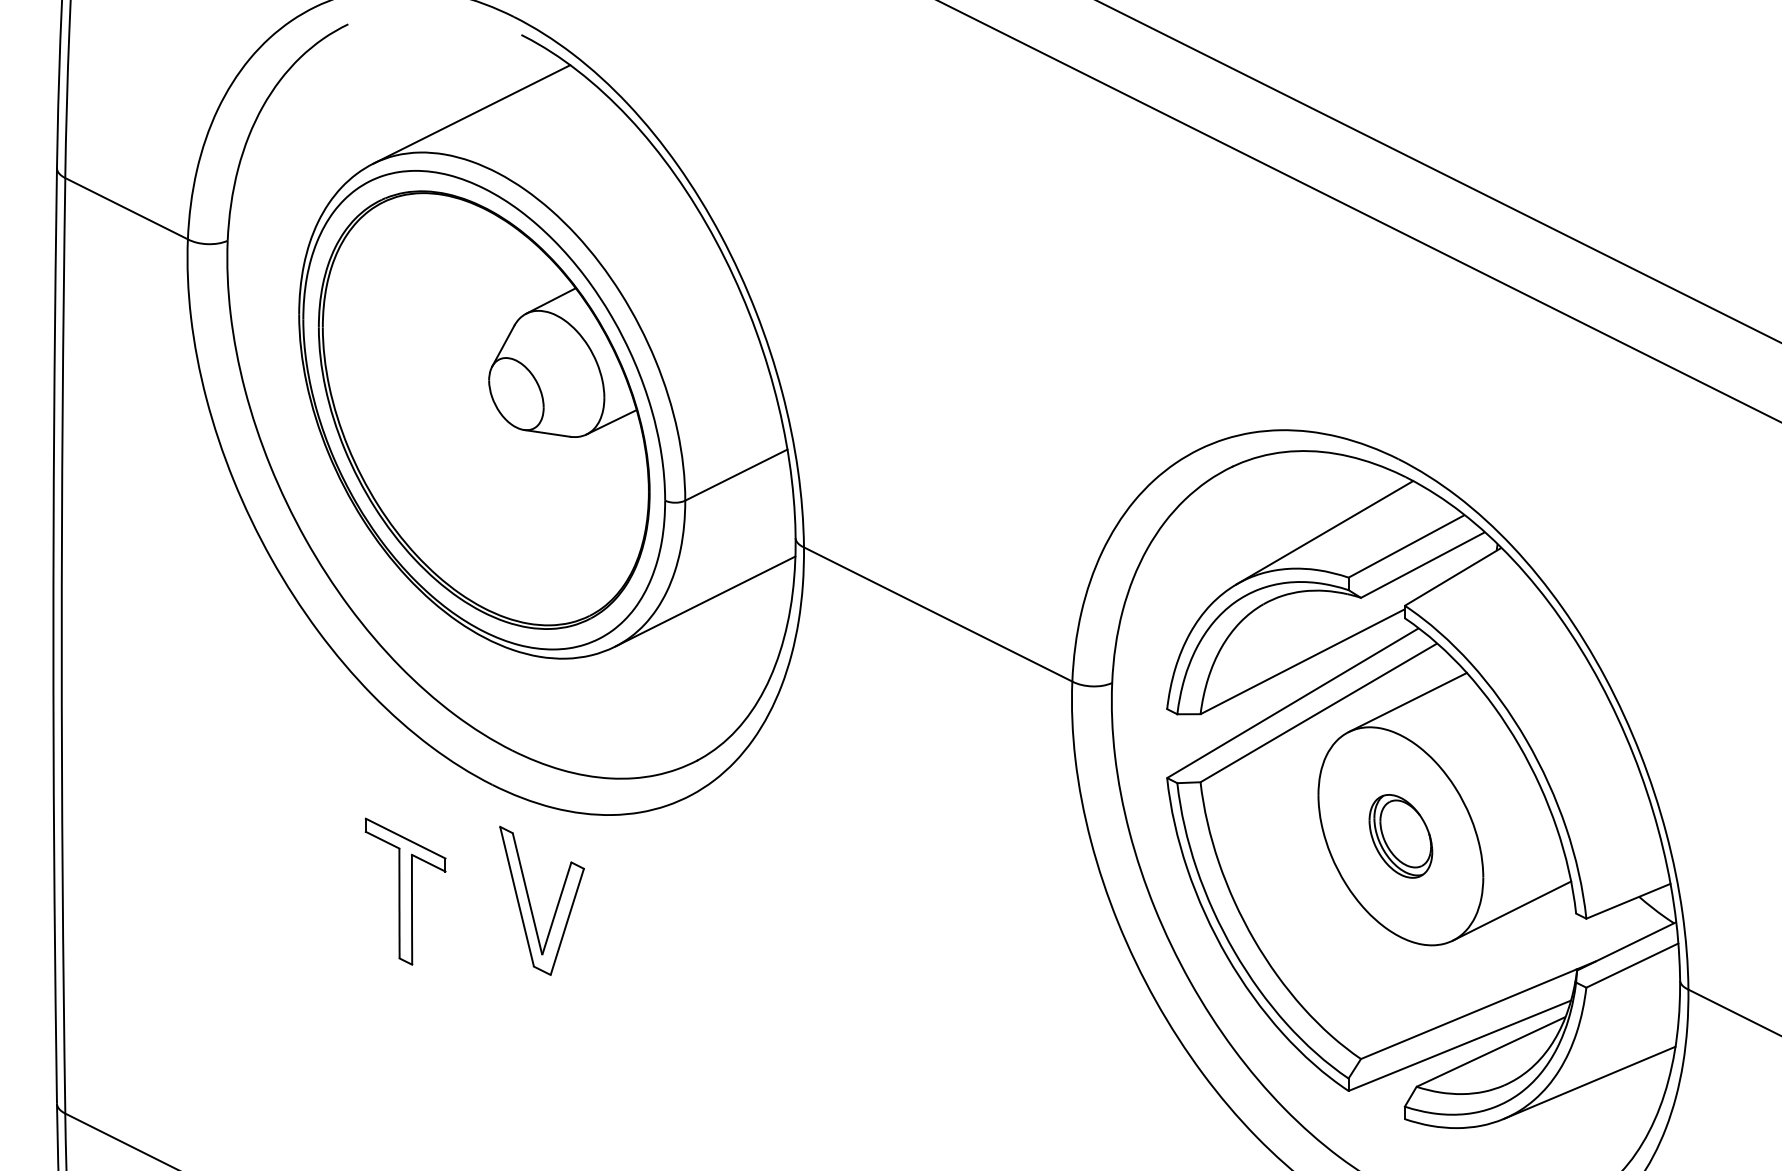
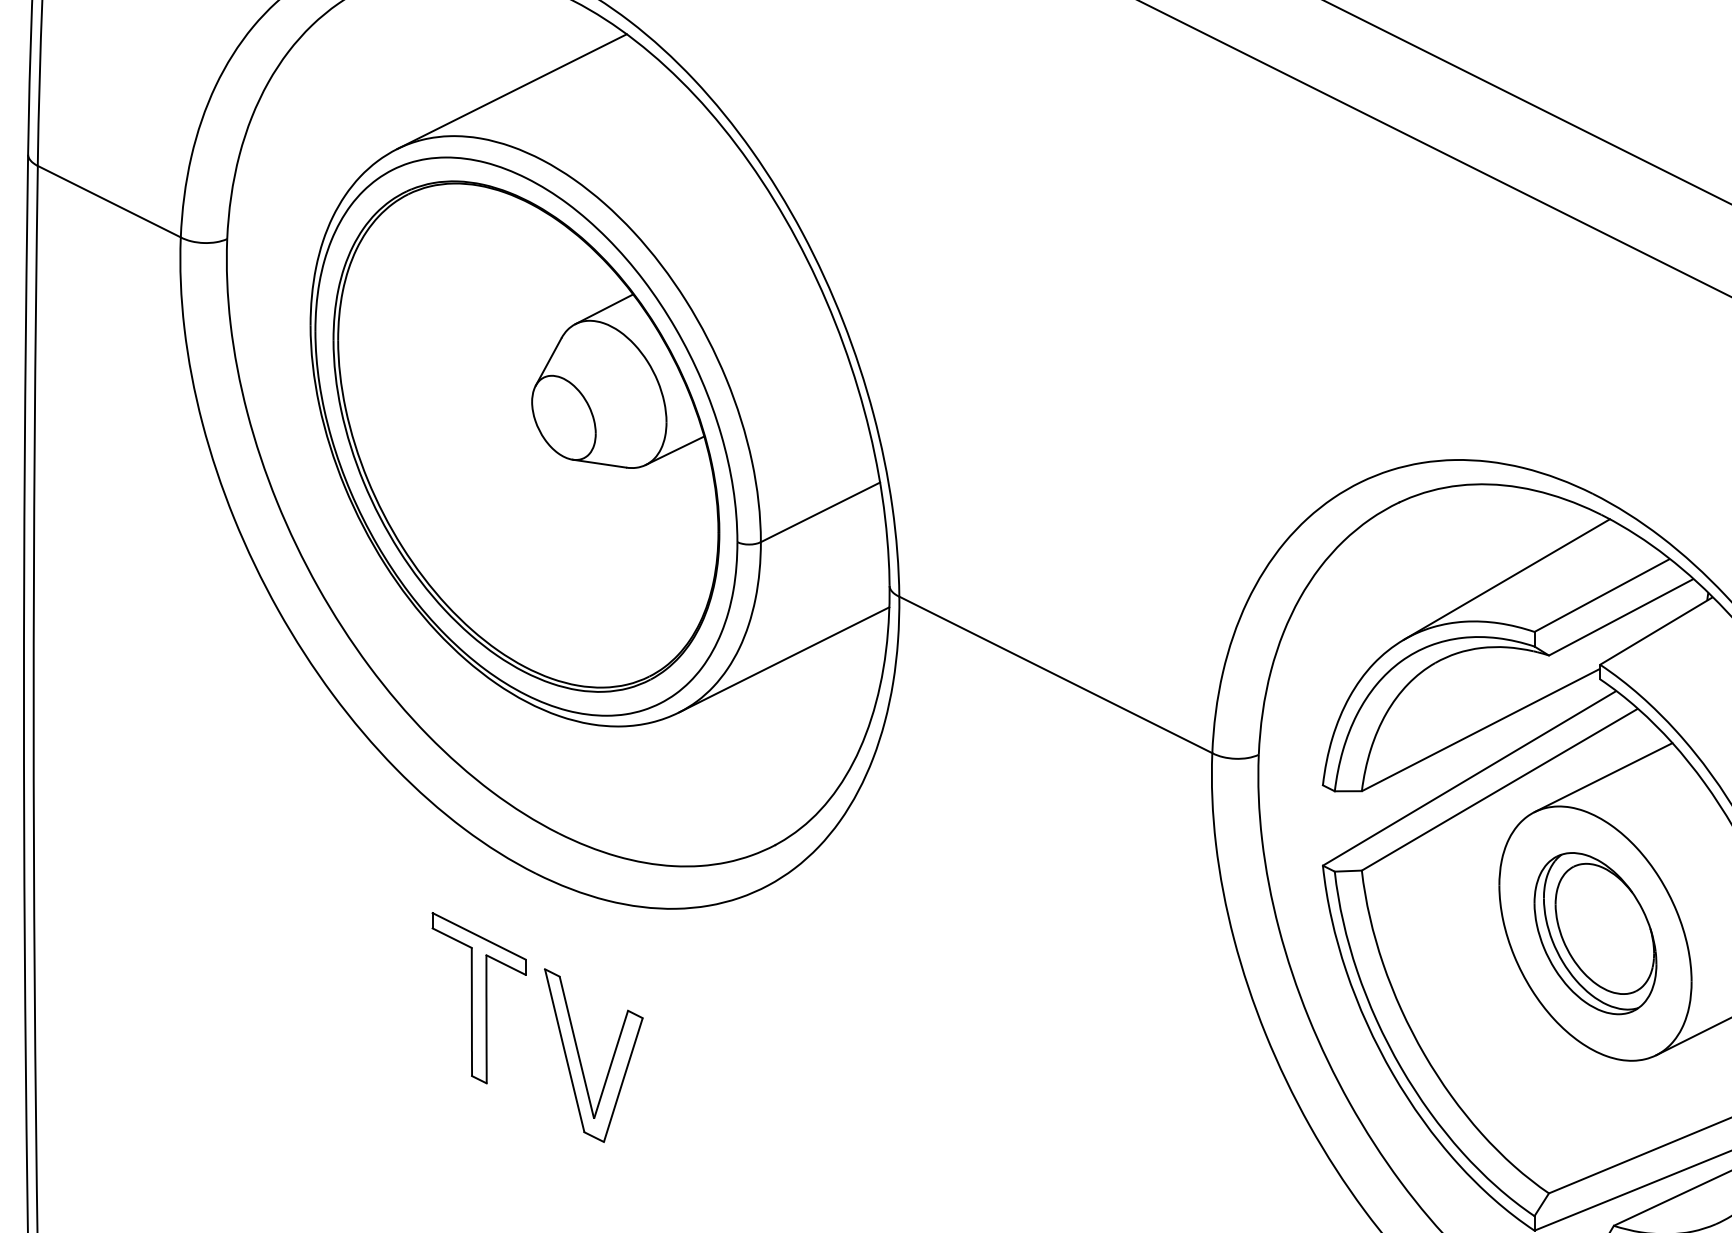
part: (1400, 836) -> (1595, 933), size x1.67
part: (405, 891) -> (478, 997), moved
part: (530, 901) -> (580, 1056), moved

